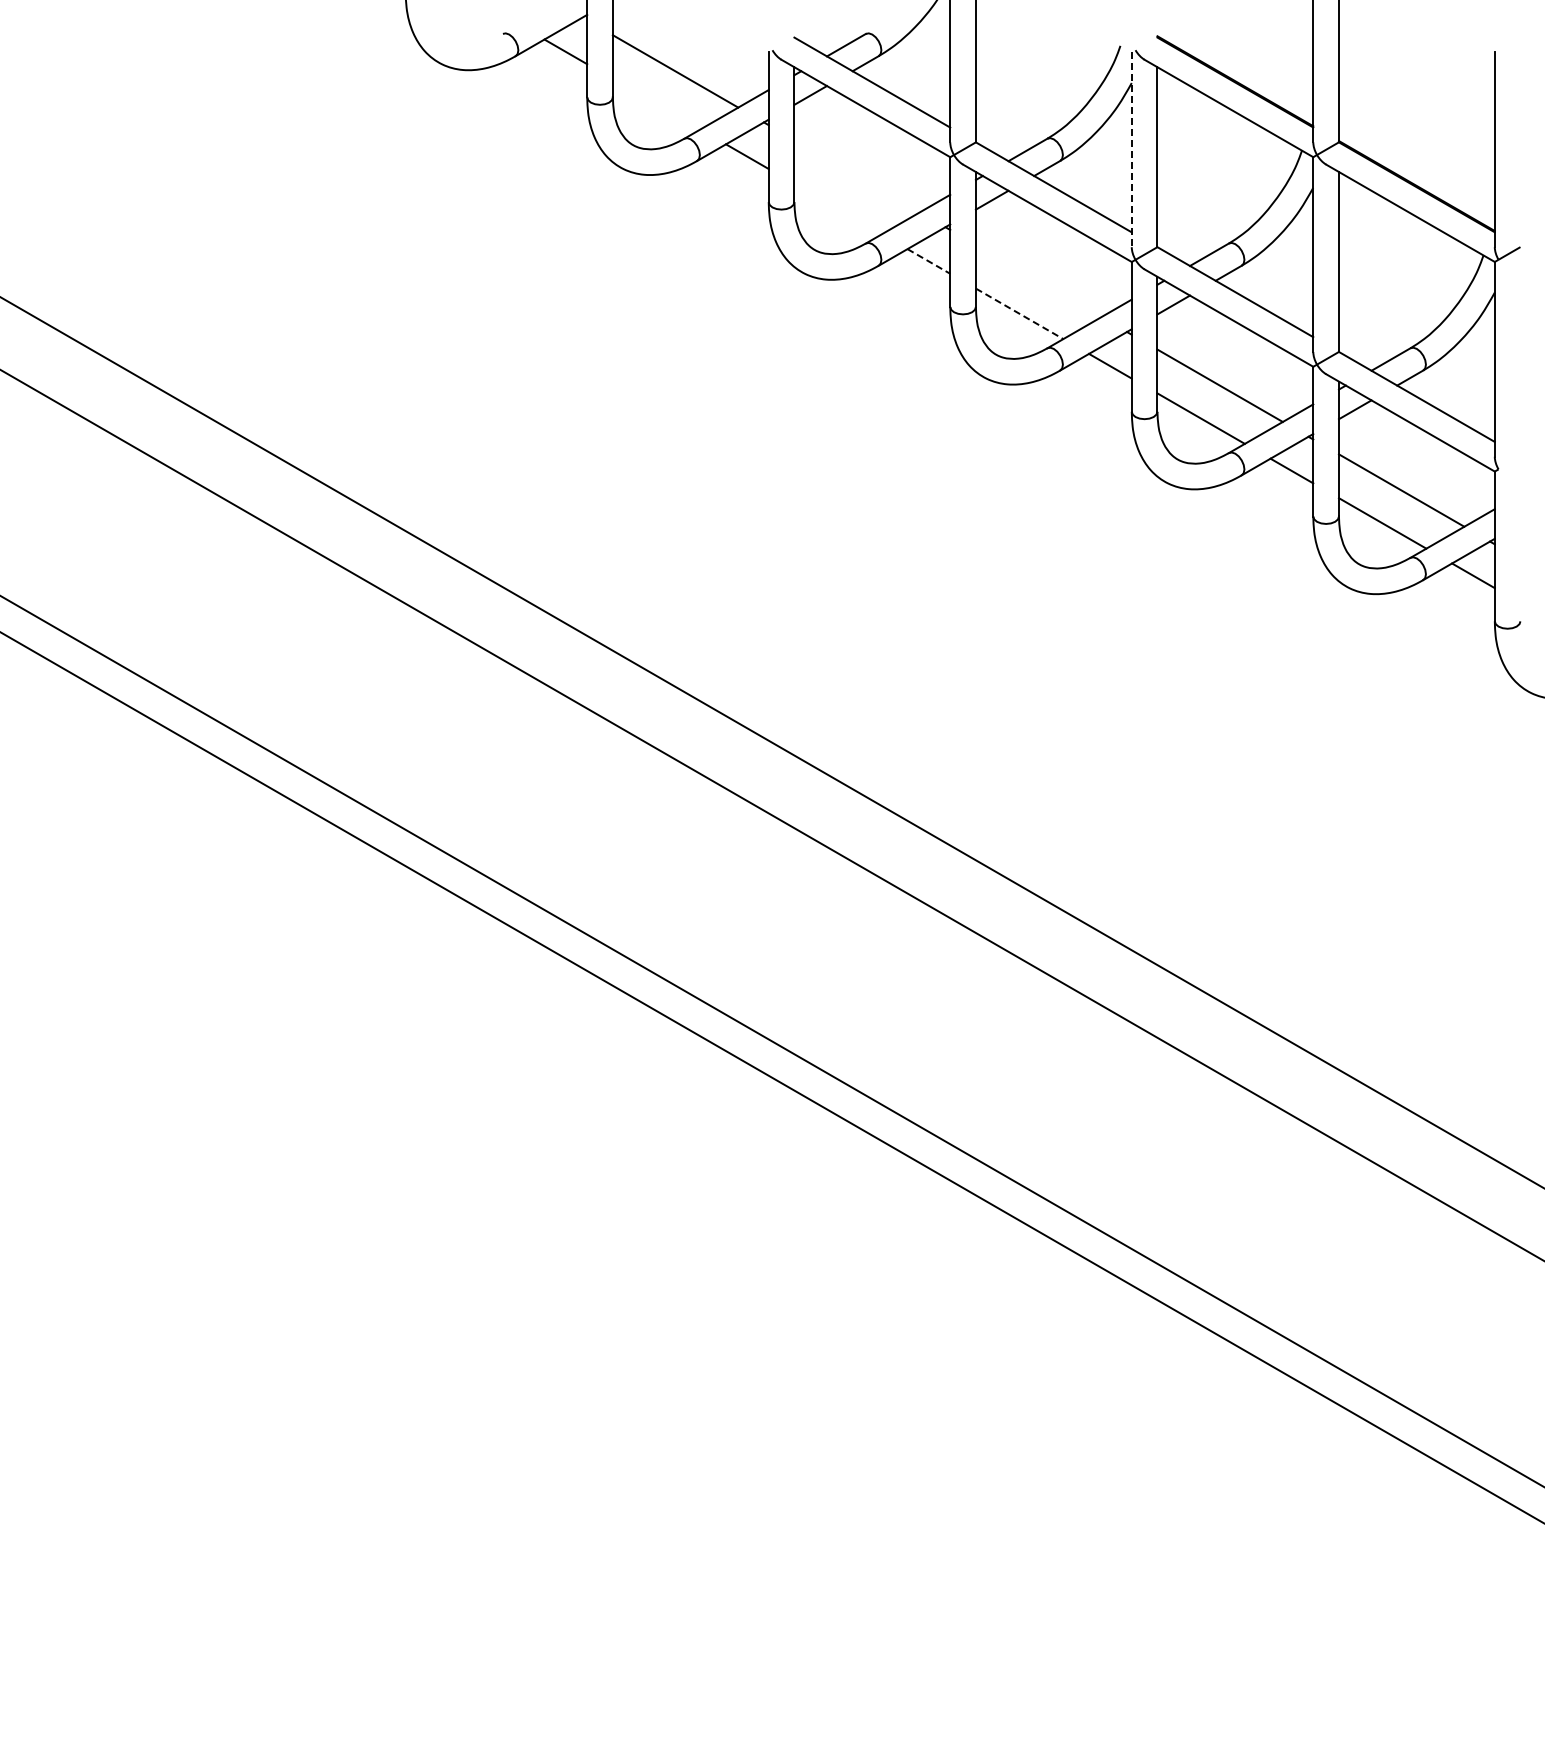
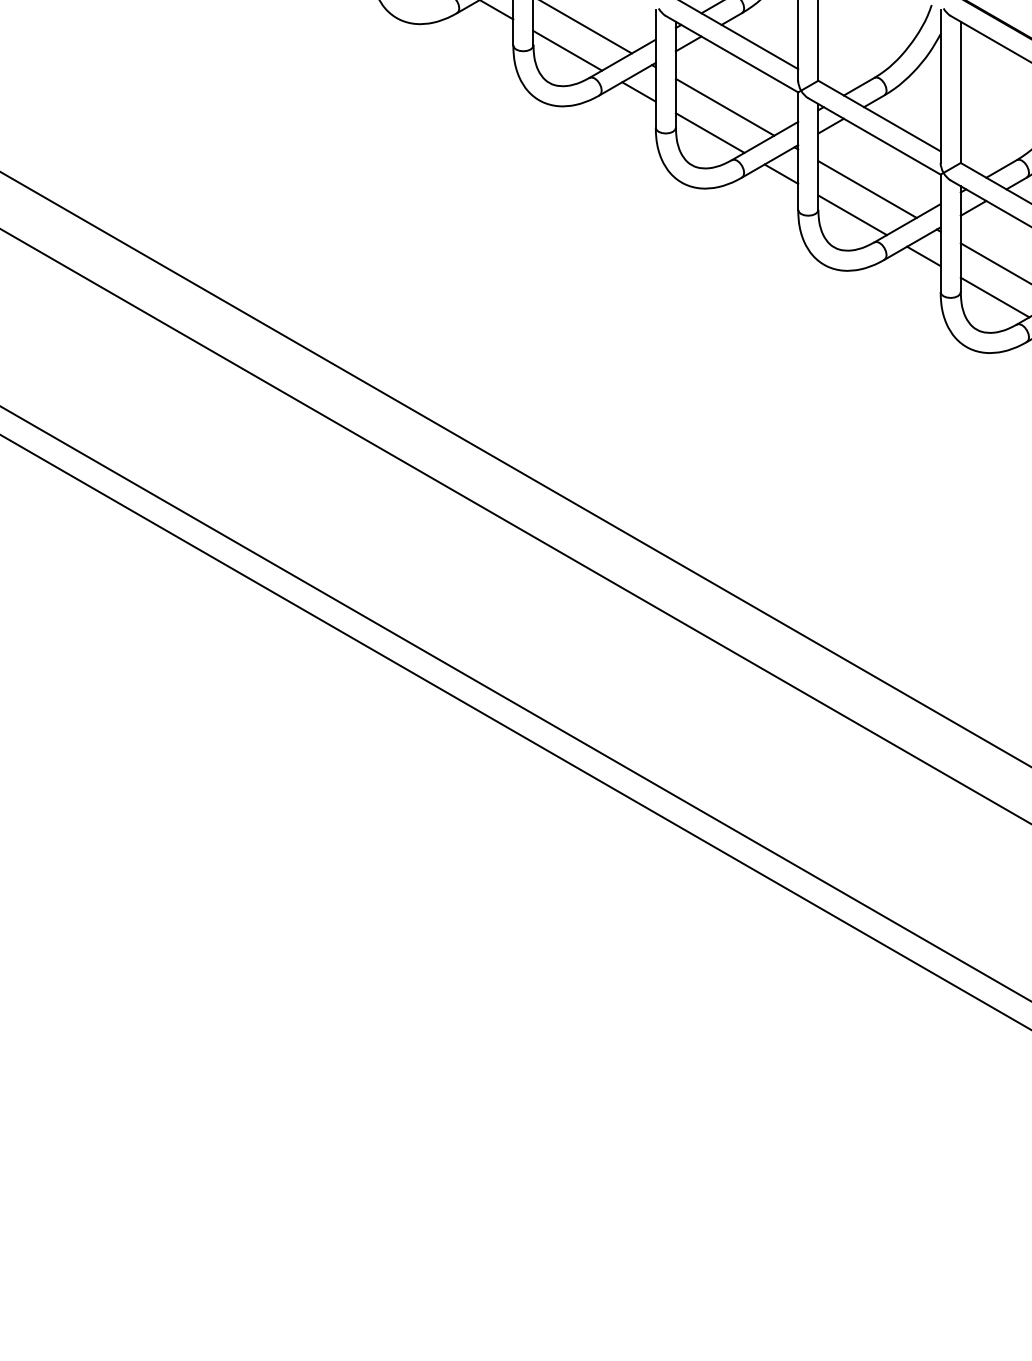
line: (656, 104) -> (567, 51), added
line: (1131, 150) -> (940, 87), dashed -> solid
line: (856, 176) -> (724, 107), added
line: (837, 208) -> (709, 132), added
line: (928, 261) -> (781, 174), dashed -> solid
line: (1038, 280) -> (867, 189), added
line: (1020, 314) -> (853, 215), dashed -> solid

